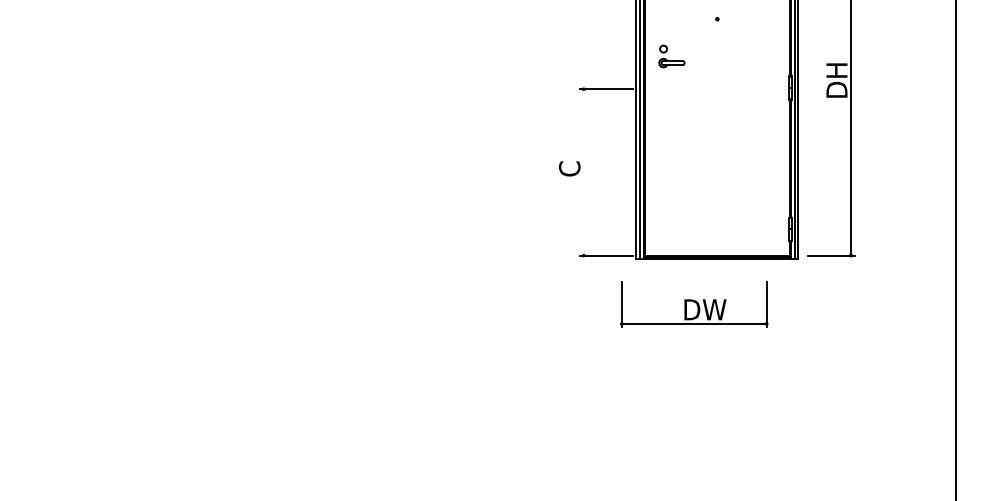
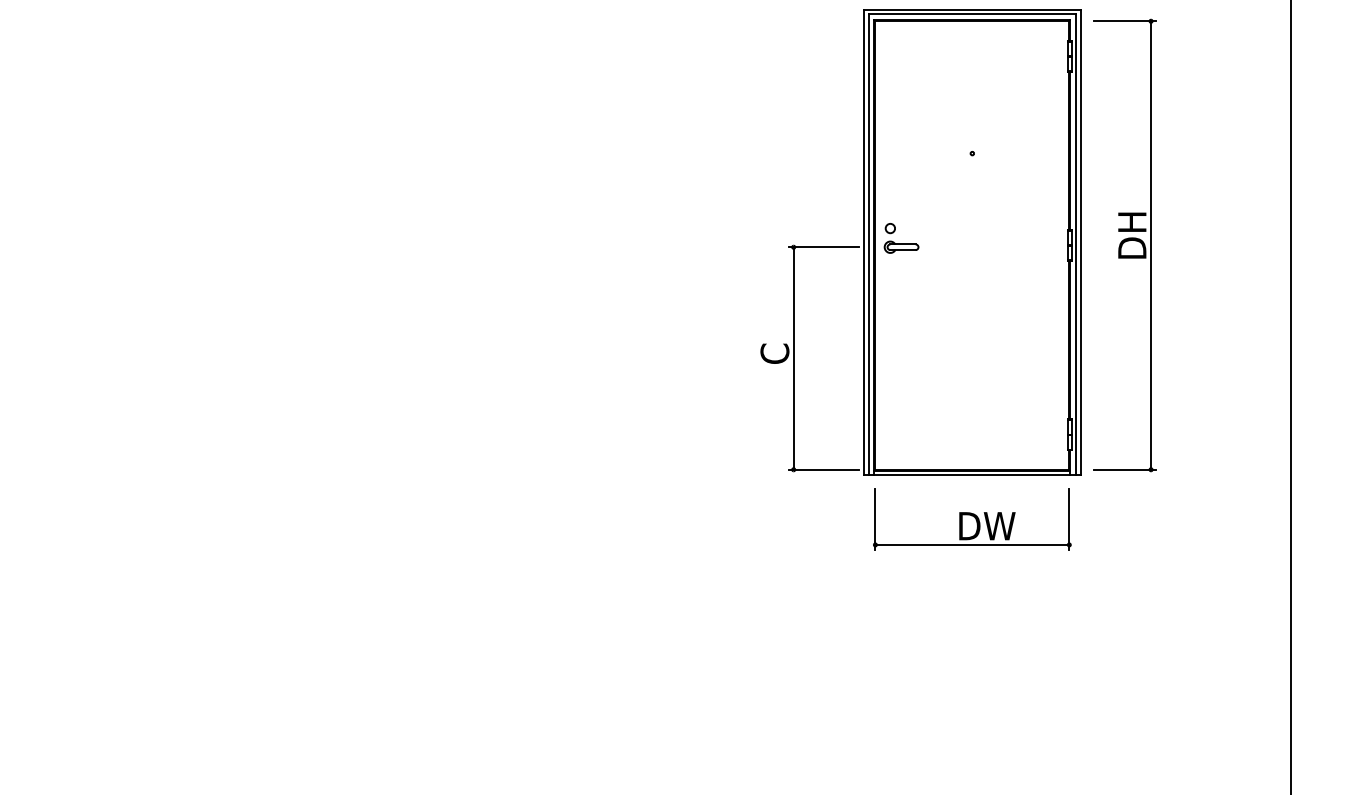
part: (671, 56) -> (901, 238), moved
line: (583, 172) -> (793, 358), added
part: (694, 304) -> (972, 519), moved

